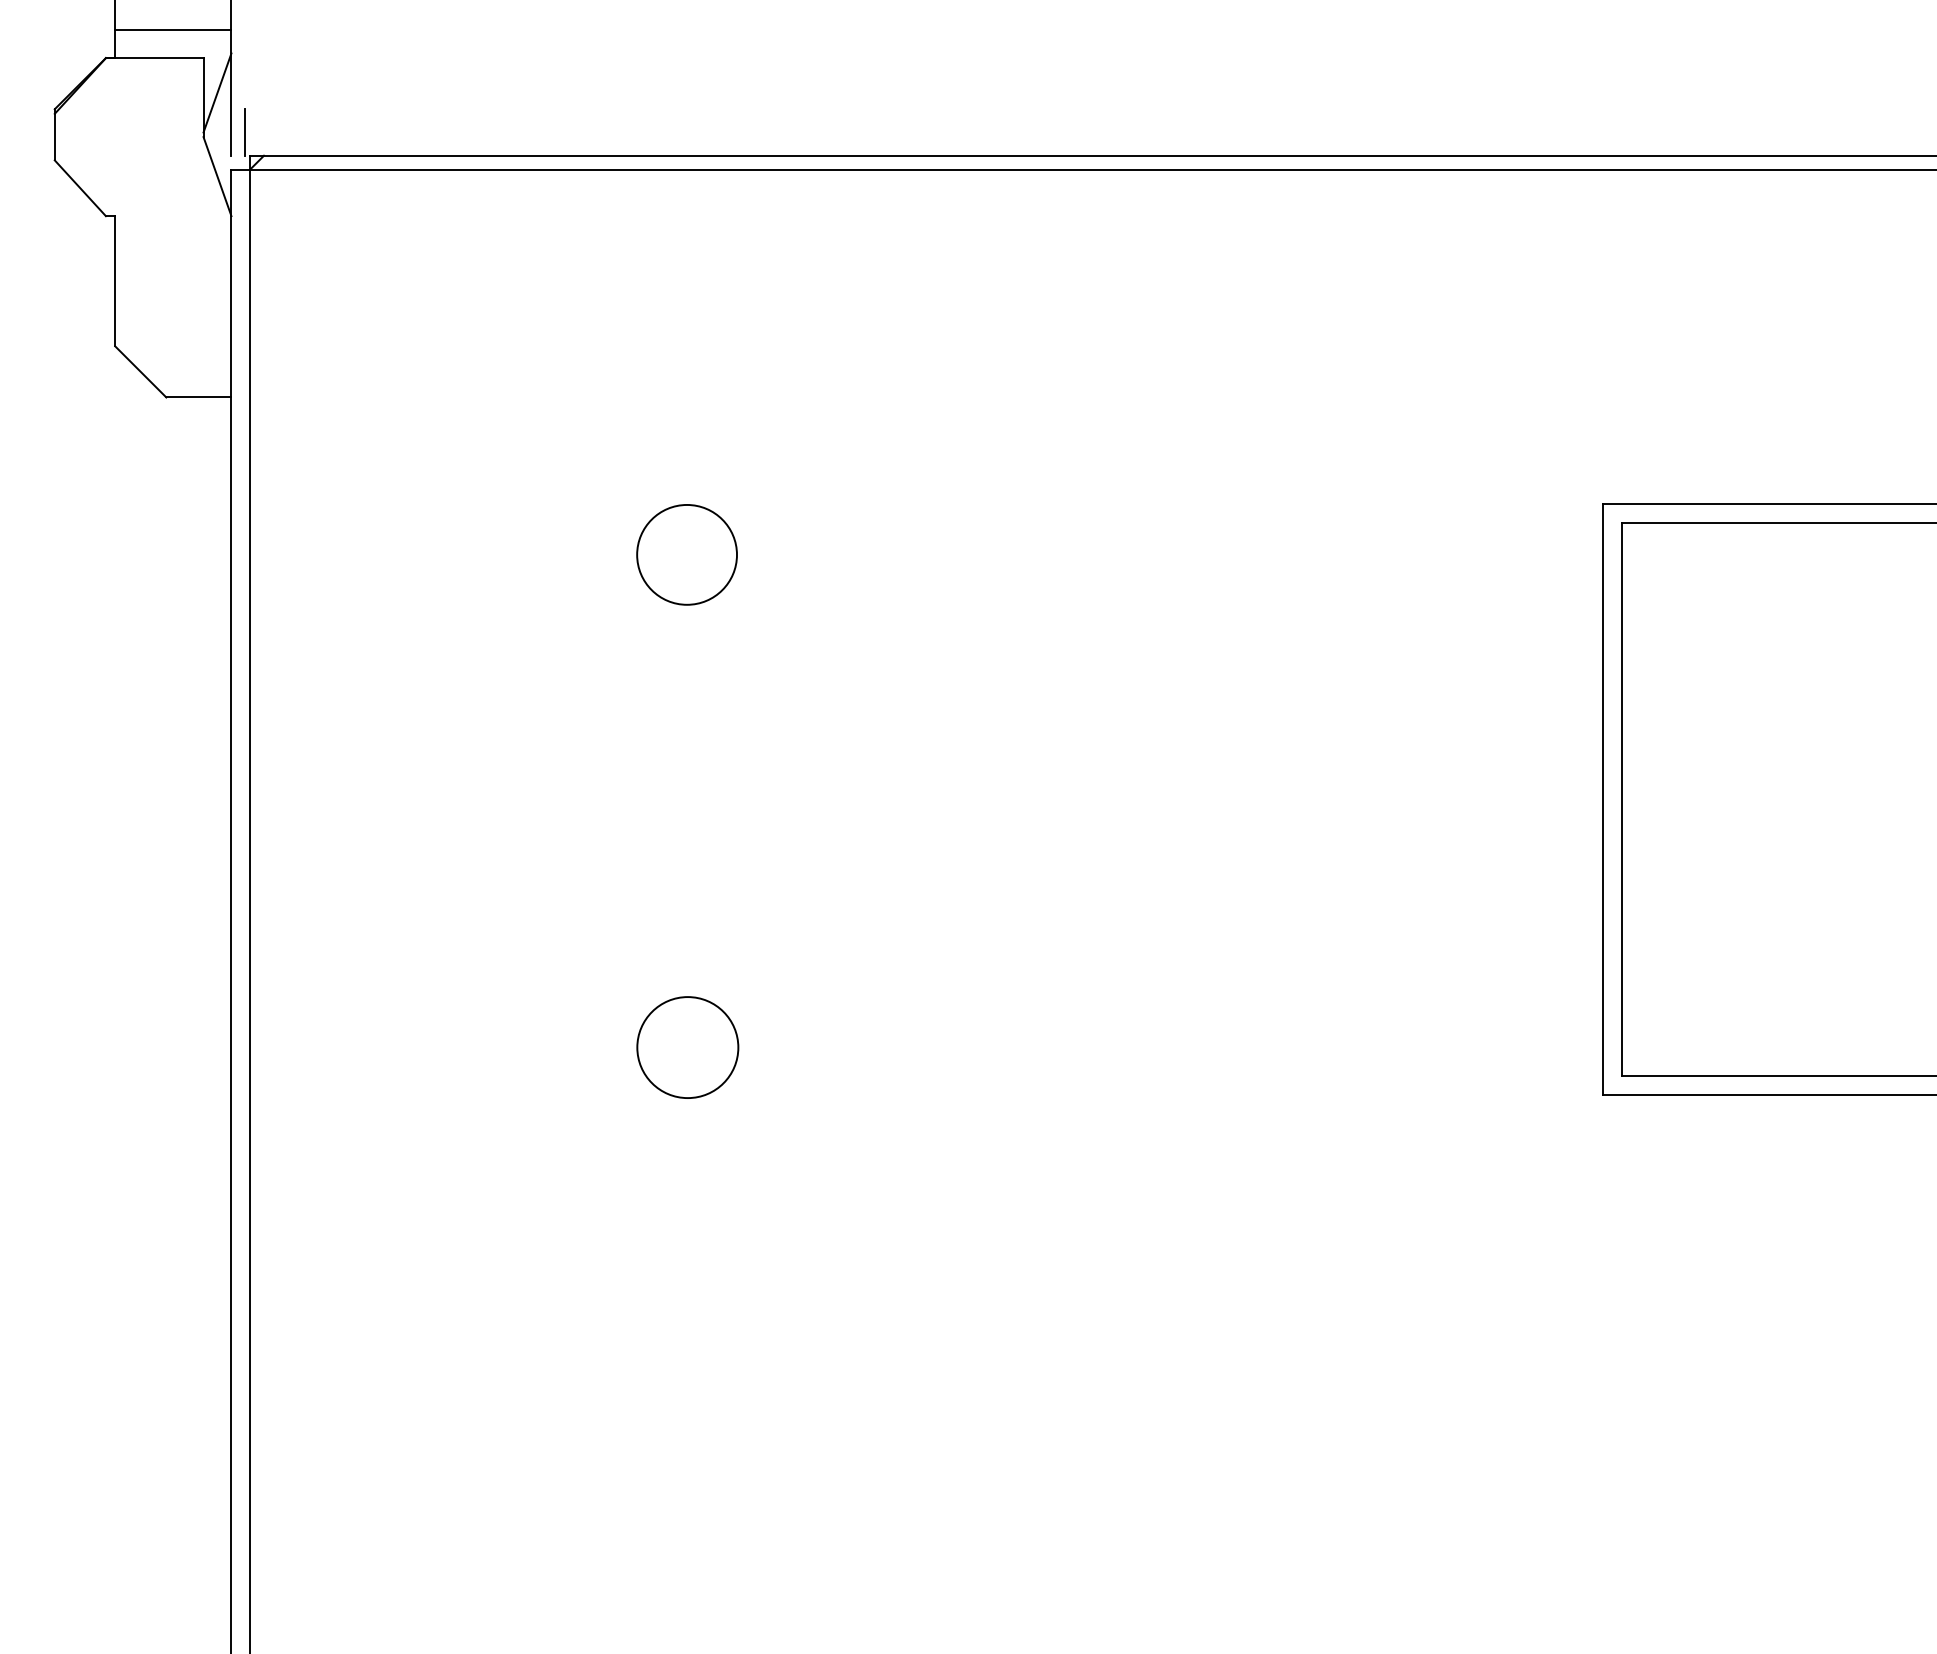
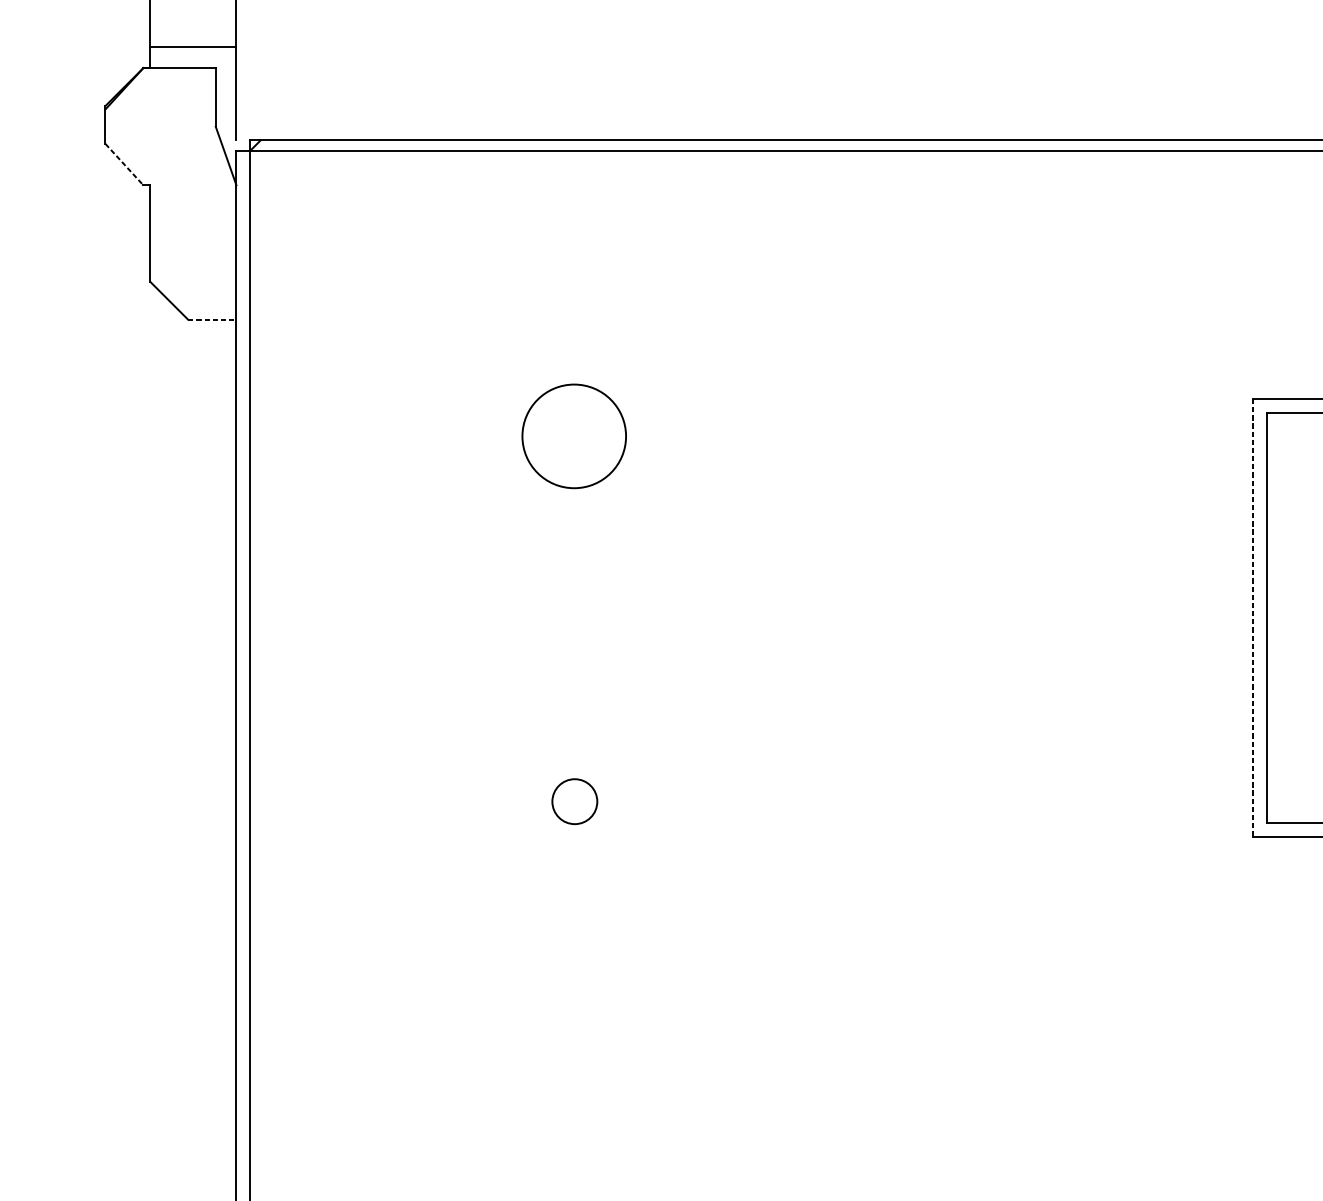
line: (217, 92) -> (226, 93), removed
line: (245, 132) -> (246, 123), removed
line: (80, 188) -> (124, 164), solid -> dashed
line: (198, 397) -> (212, 319), solid -> dashed
circle: (686, 554) -> (573, 436), size x1.4
line: (1602, 800) -> (1252, 618), solid -> dashed
circle: (687, 1047) -> (574, 801), size x0.6

